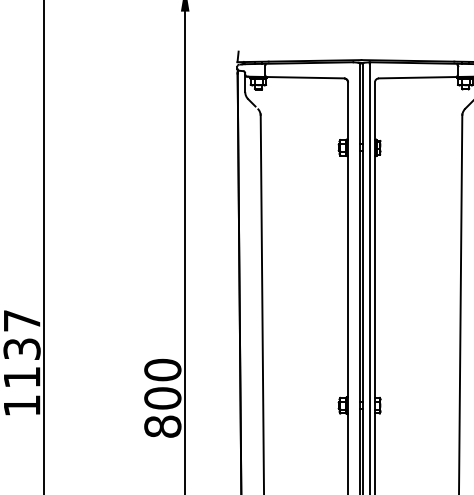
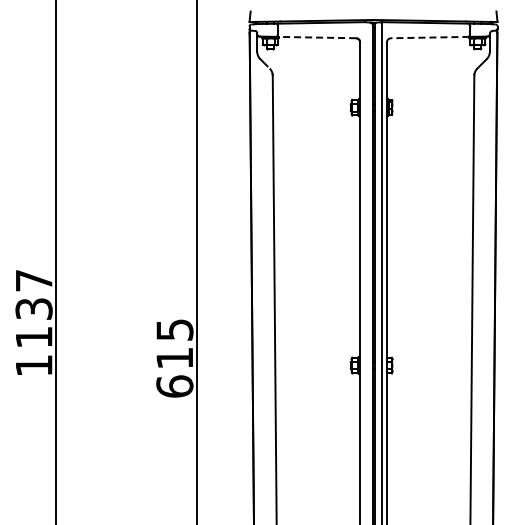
line: (304, 77) -> (316, 37), solid -> dashed
line: (417, 77) -> (429, 37), solid -> dashed
text: (162, 397) -> (174, 357), 800 -> 615

